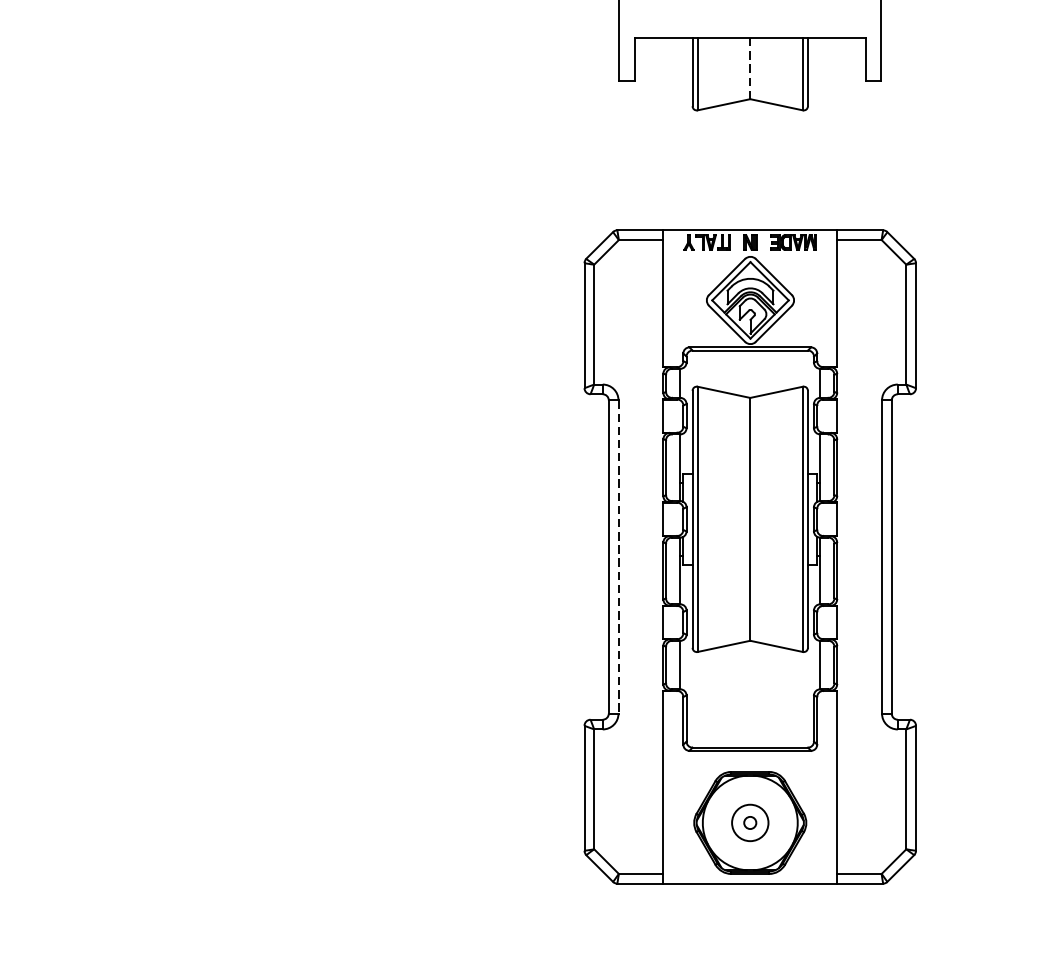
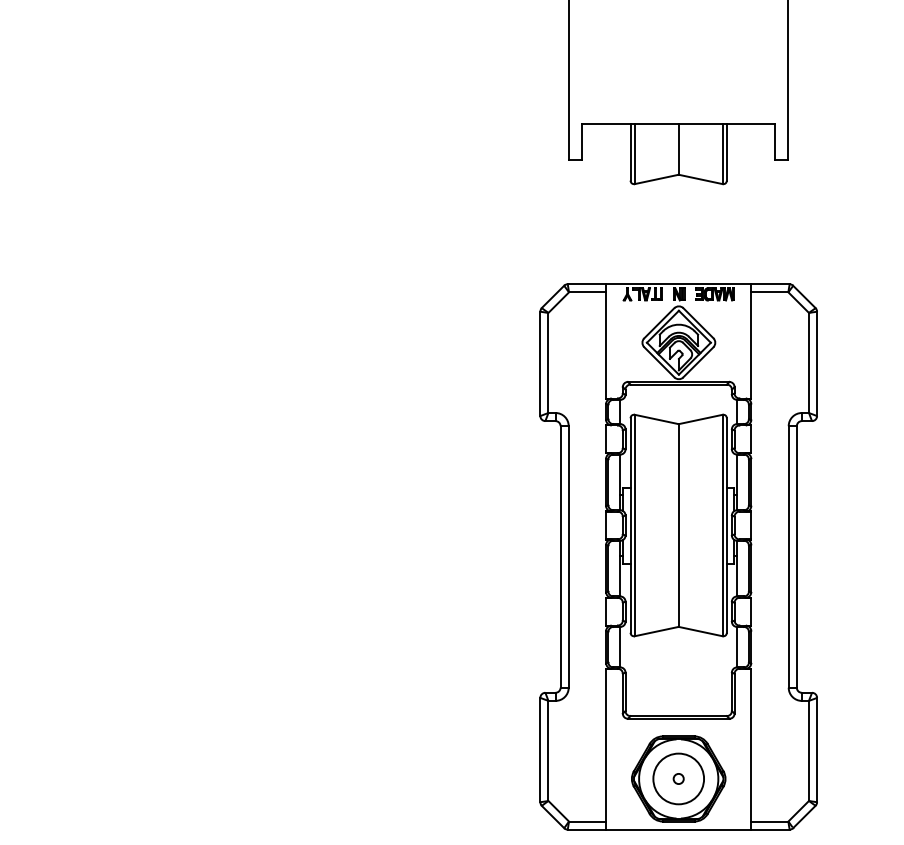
line: (750, 67) -> (678, 148), dashed -> solid
line: (618, 556) -> (568, 556), dashed -> solid
circle: (750, 822) -> (678, 778), size x1.67

